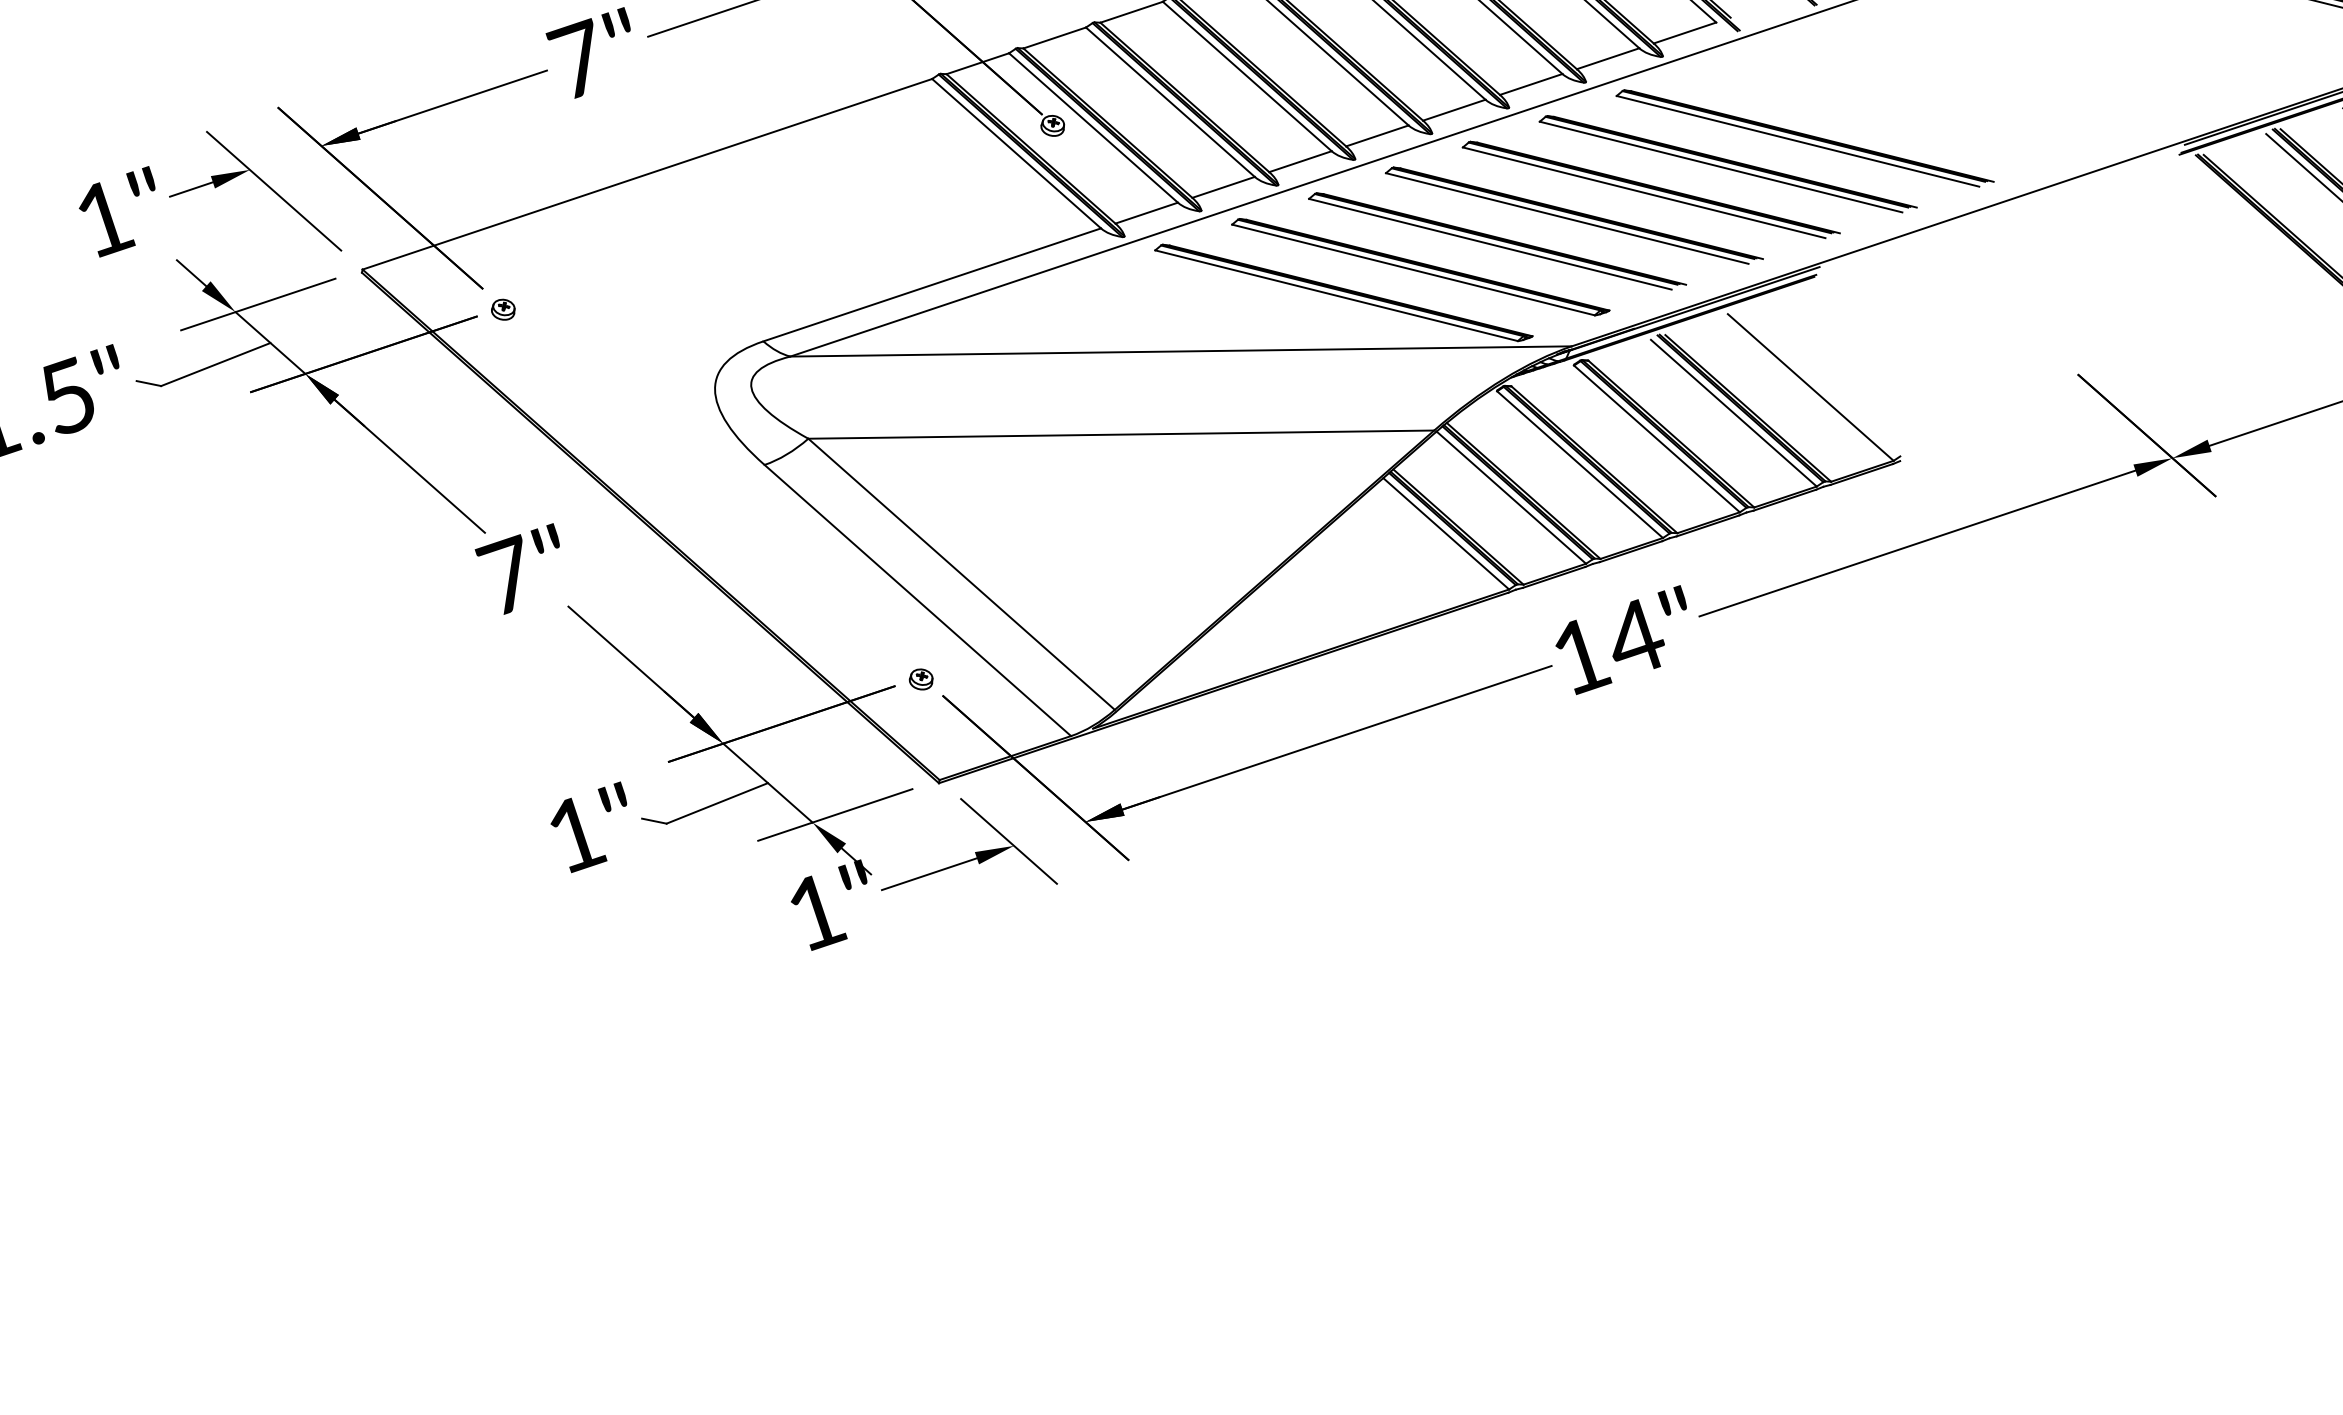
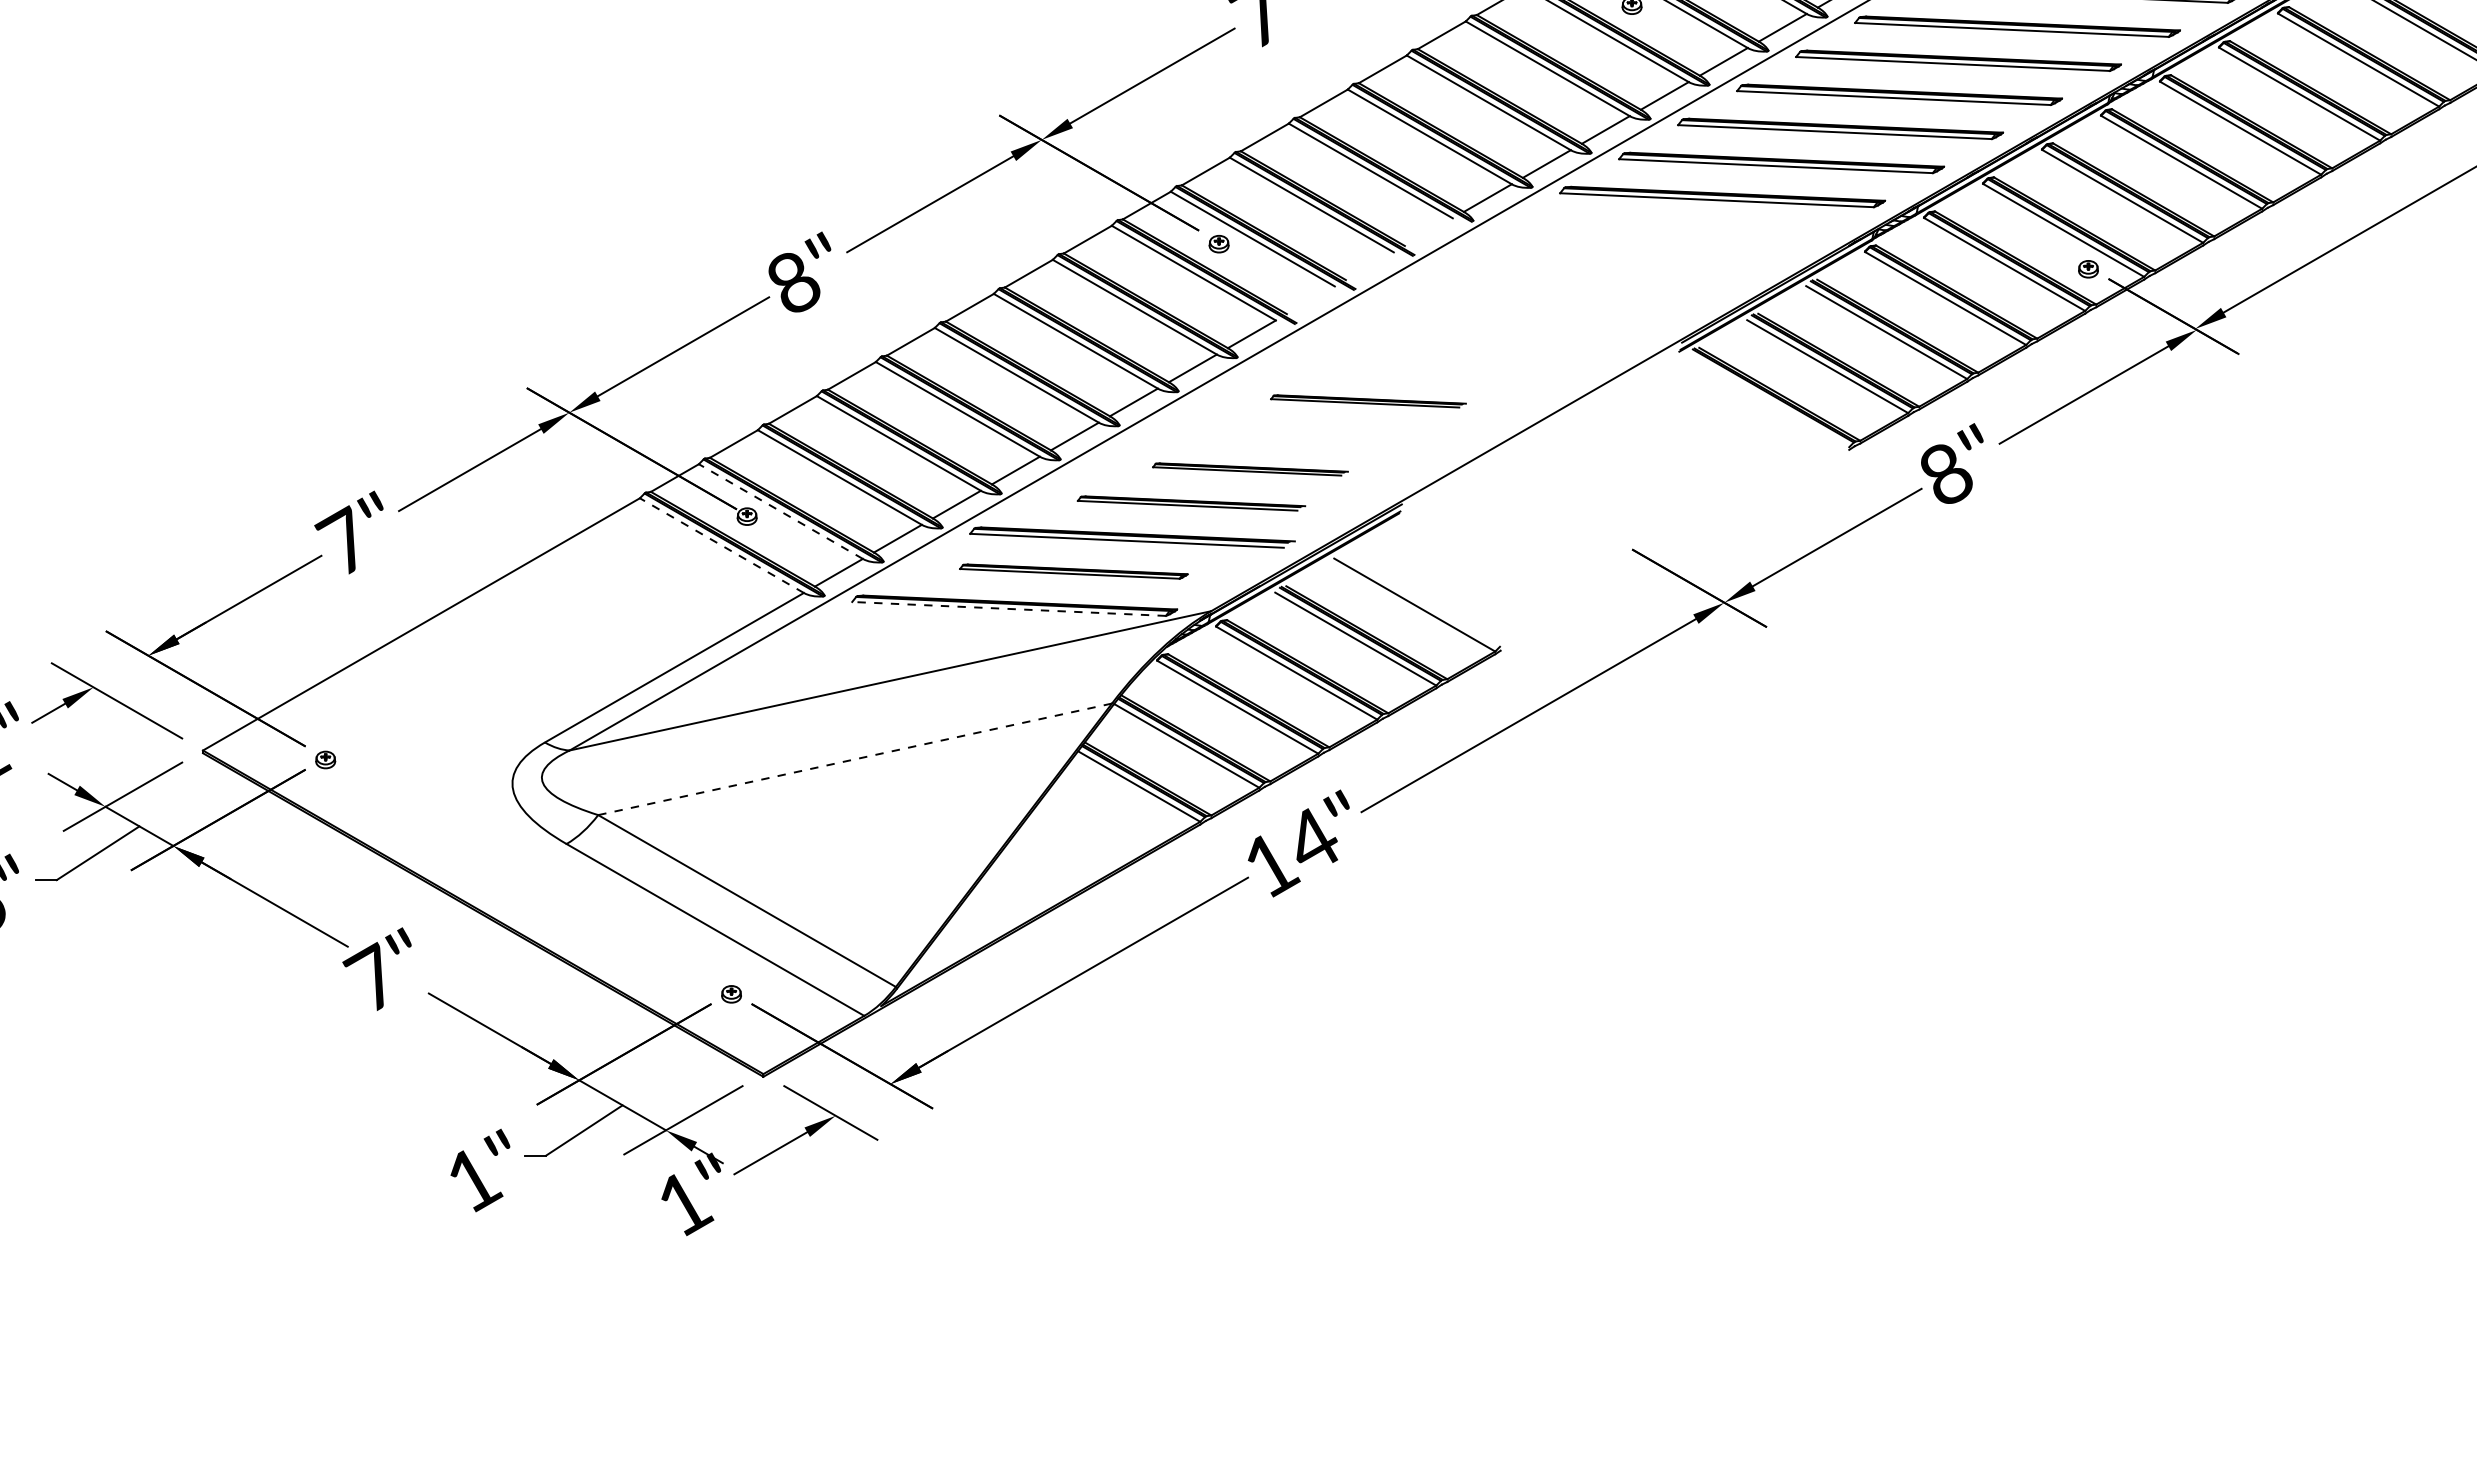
line: (1093, 127) -> (780, 511), solid -> dashed
part: (1805, 139) -> (1368, 401), size x0.6
line: (1016, 153) -> (721, 545), solid -> dashed
part: (1728, 164) -> (1309, 435), removed
part: (1651, 190) -> (1250, 469), size x0.6
part: (1574, 216) -> (1191, 503), size x0.7
part: (1420, 267) -> (1073, 571), size x0.7
line: (1337, 295) -> (1009, 608), solid -> dashed
line: (1121, 434) -> (855, 759), solid -> dashed

